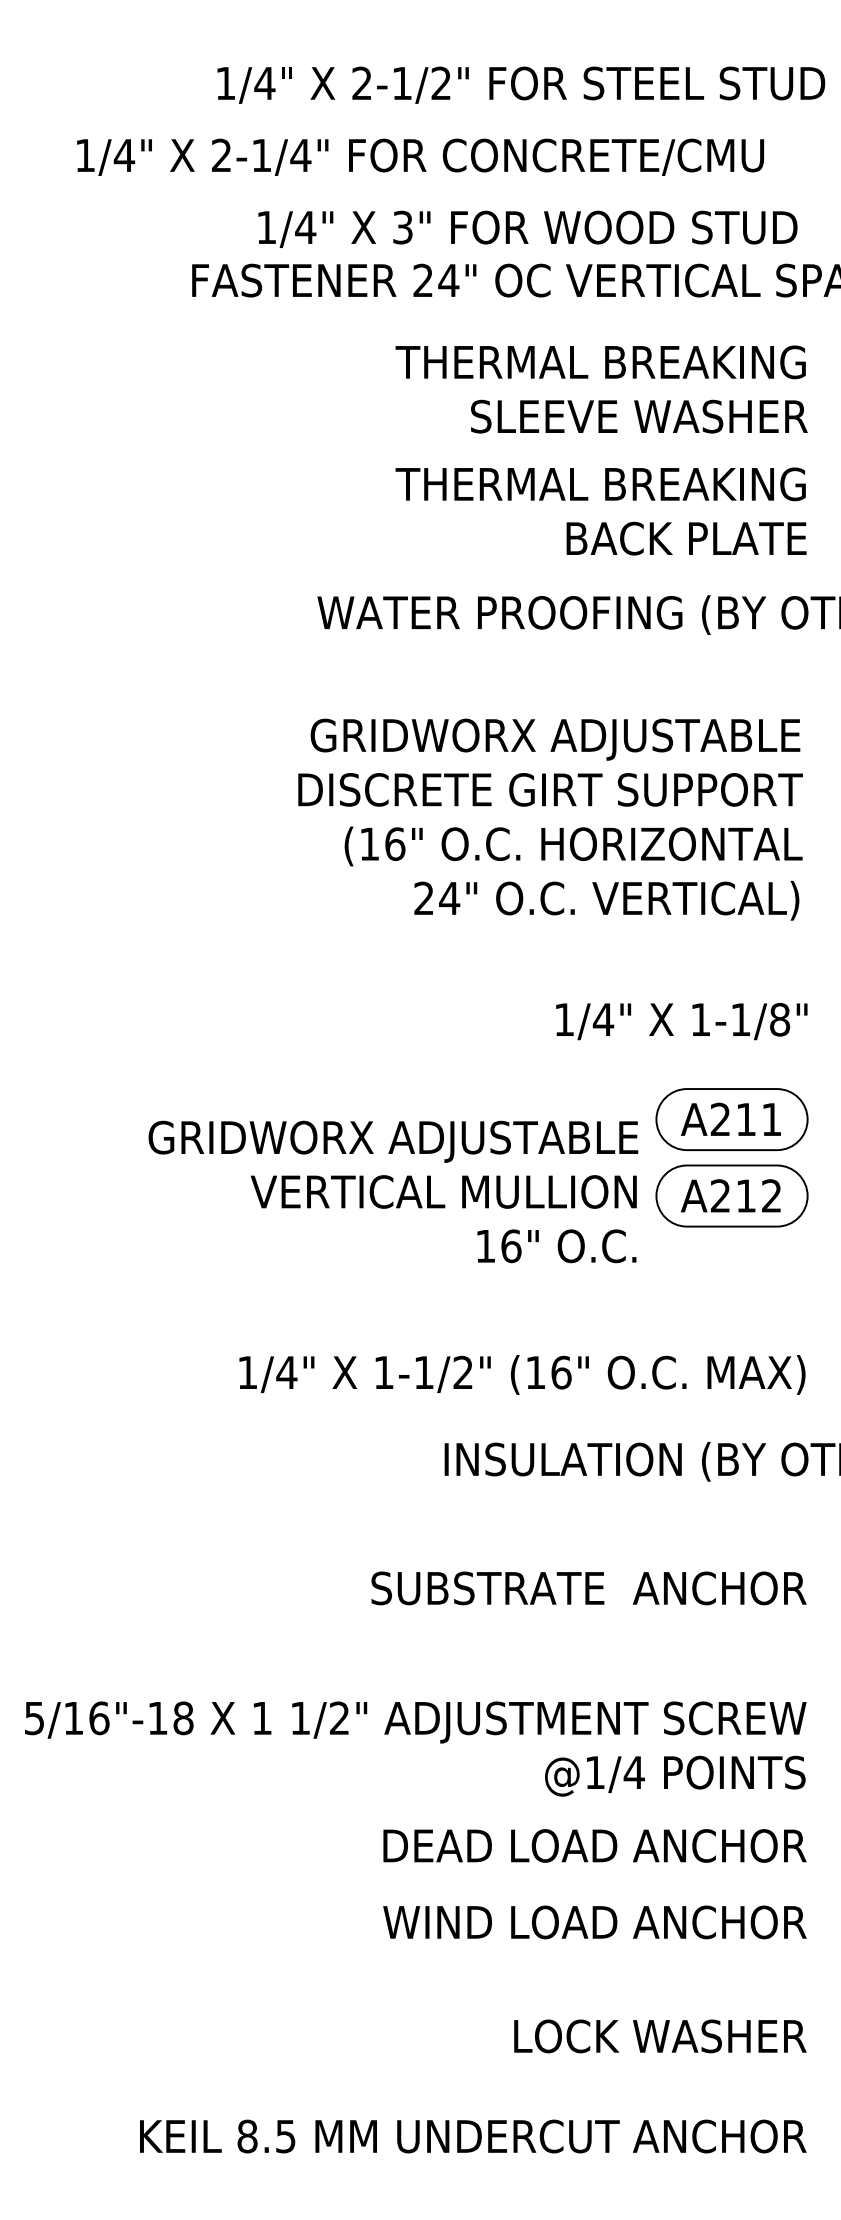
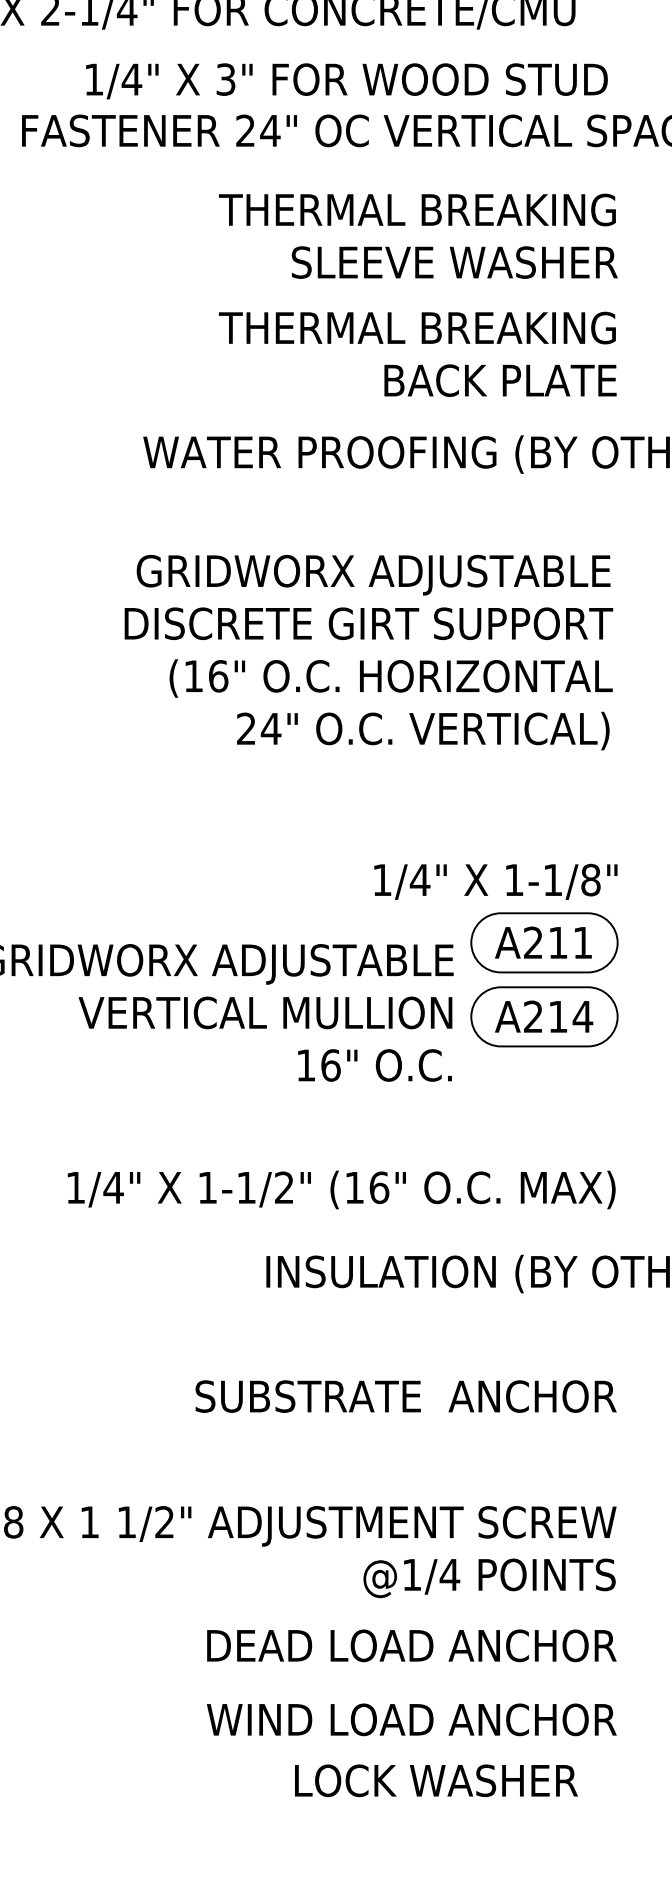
text: (681, 1021) -> (495, 881), moved
text: (771, 1195) -> (582, 1016), A212 -> A214
text: (660, 2036) -> (436, 1780), moved

